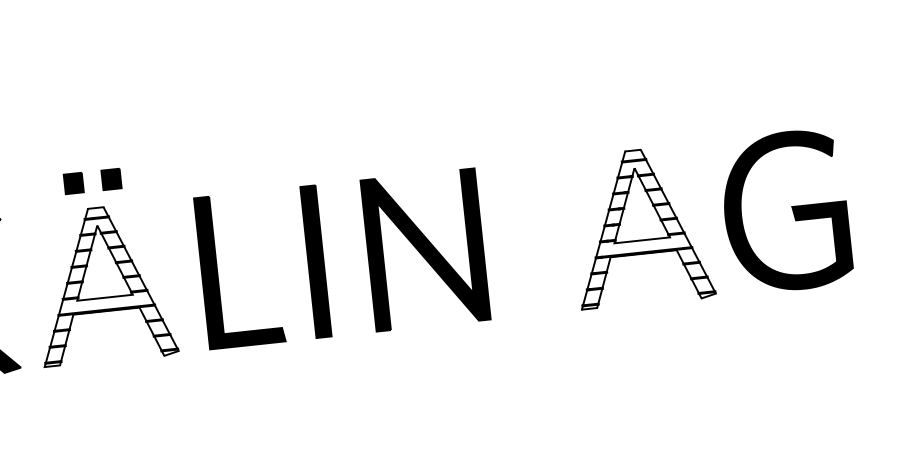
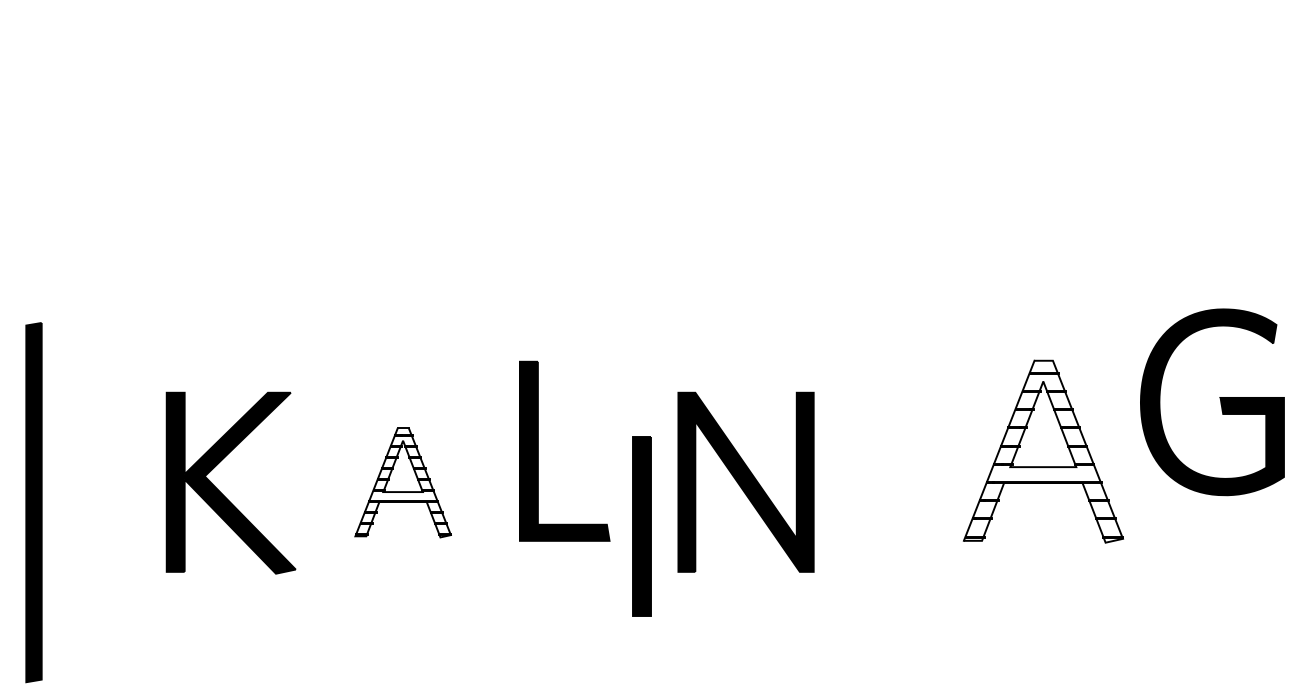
part: (111, 179) -> (425, 360), removed
part: (73, 183) -> (380, 360), removed
part: (792, 210) -> (1220, 402), moved
part: (640, 227) -> (1042, 451), moved
part: (425, 249) -> (745, 481), moved
part: (315, 261) -> (641, 526), moved
part: (217, 271) -> (538, 450), moved
part: (103, 284) -> (402, 482), size x0.6

